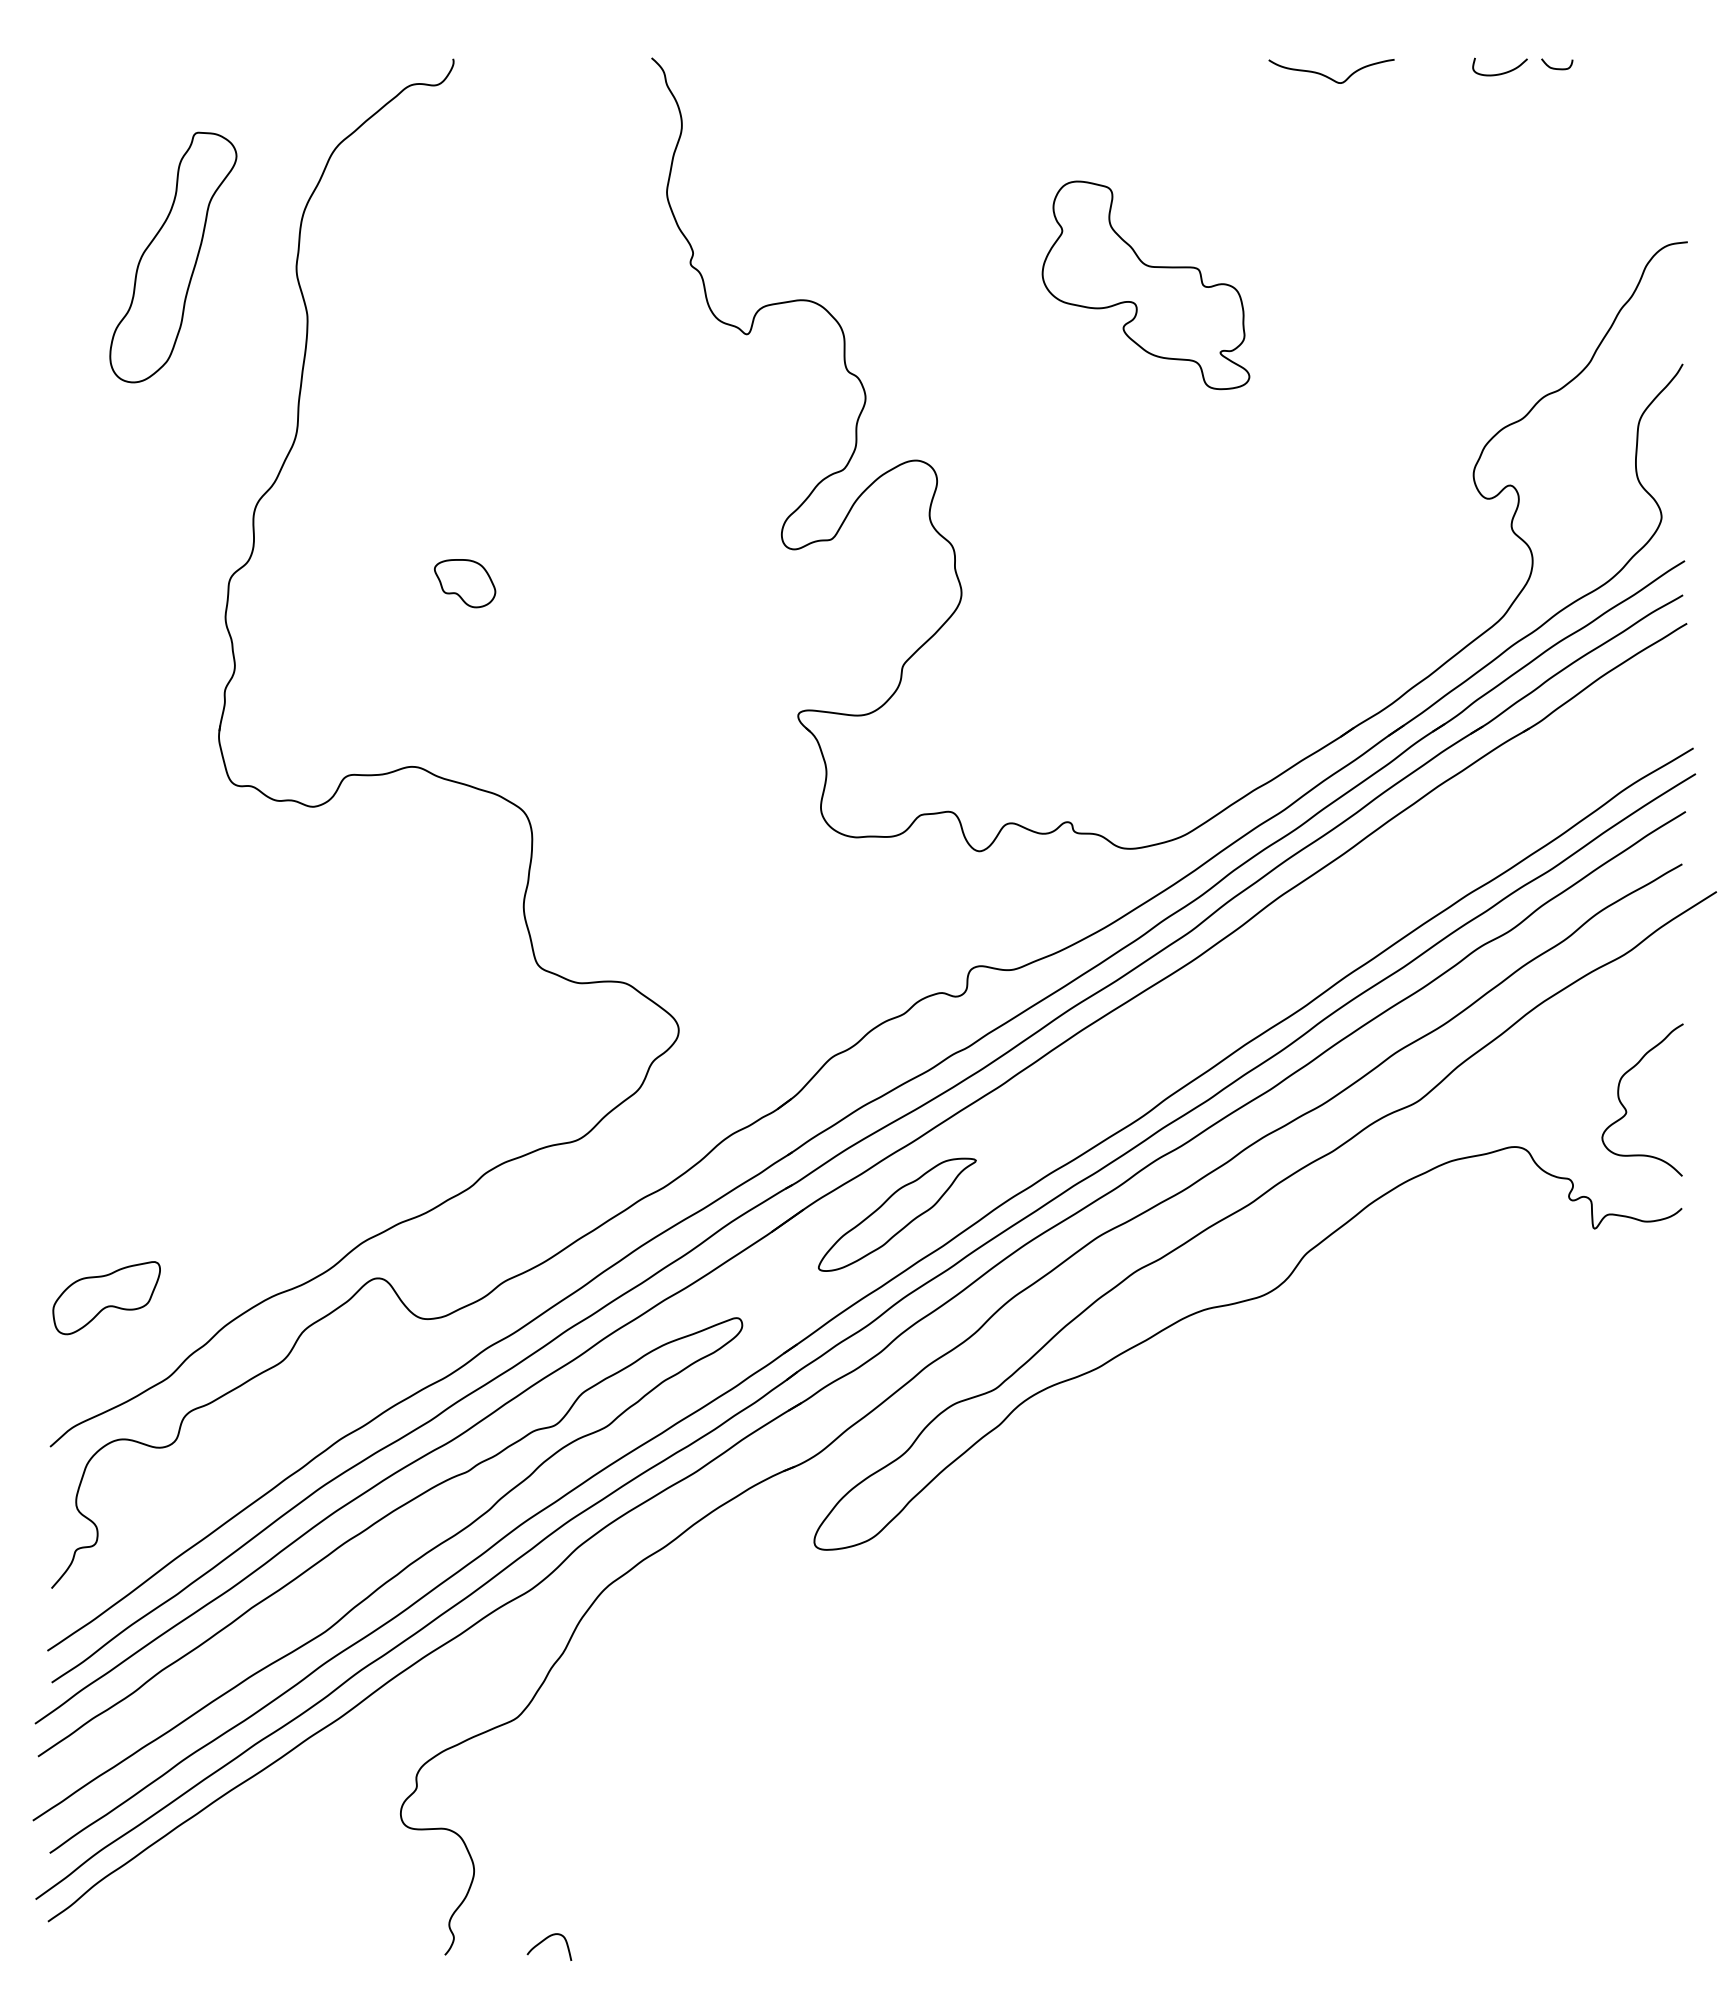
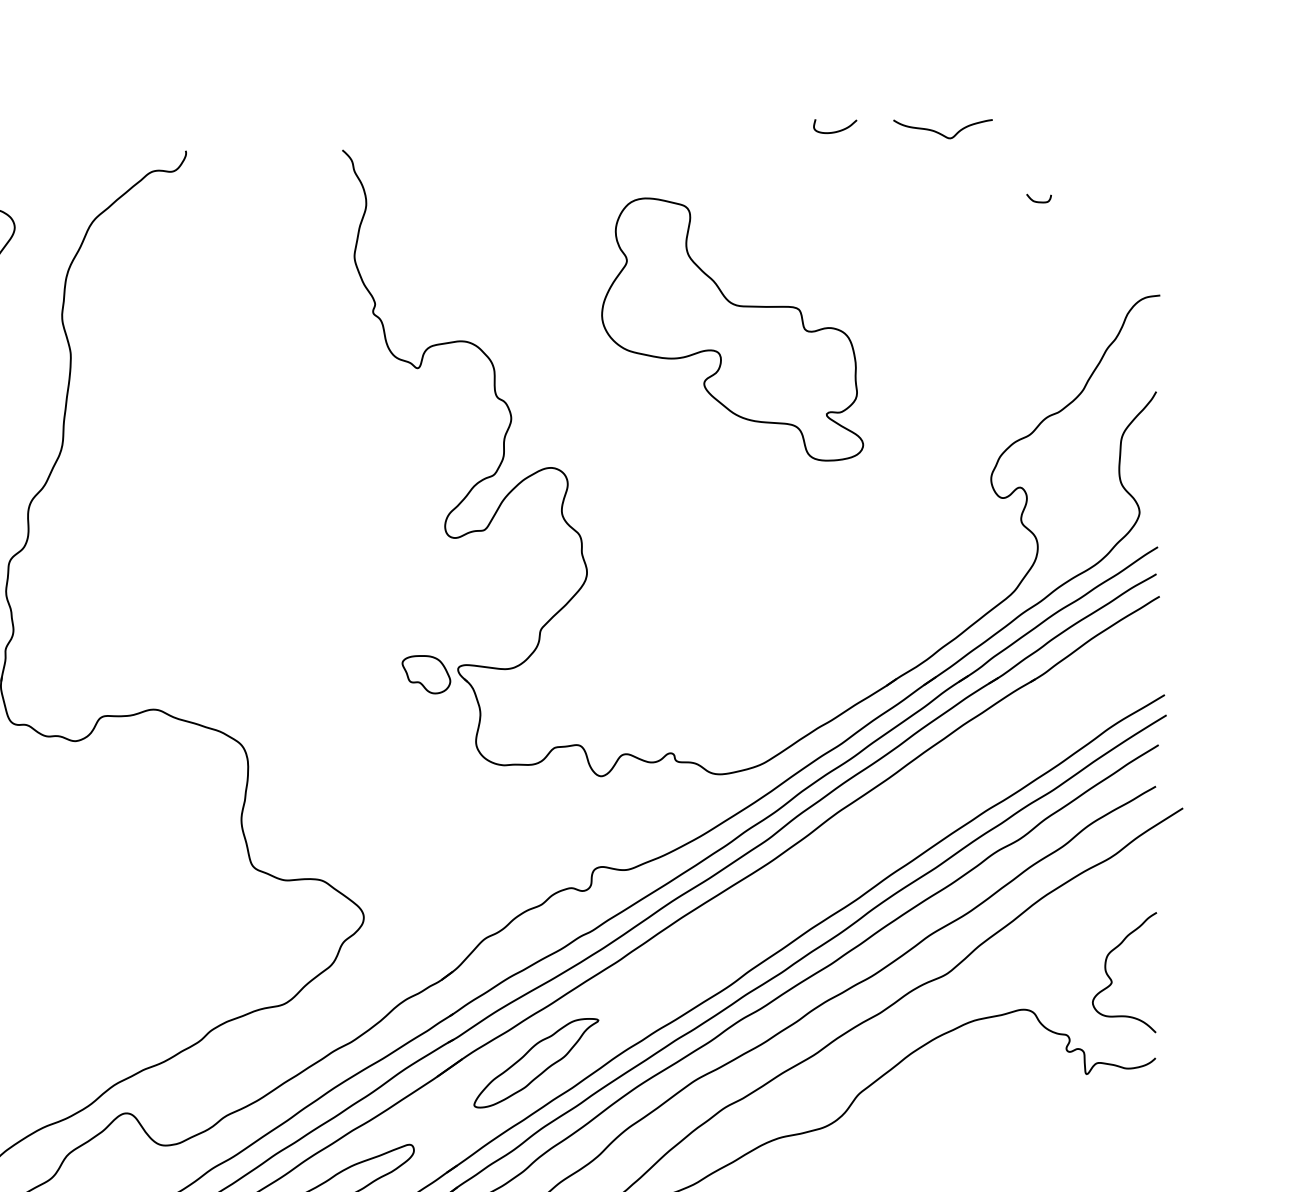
curve: (1557, 68) -> (1039, 201), moved
curve: (1502, 72) -> (837, 130), moved
curve: (1328, 76) -> (940, 133), moved
part: (1145, 285) -> (732, 329), size x1.6
part: (465, 583) -> (426, 674), moved

